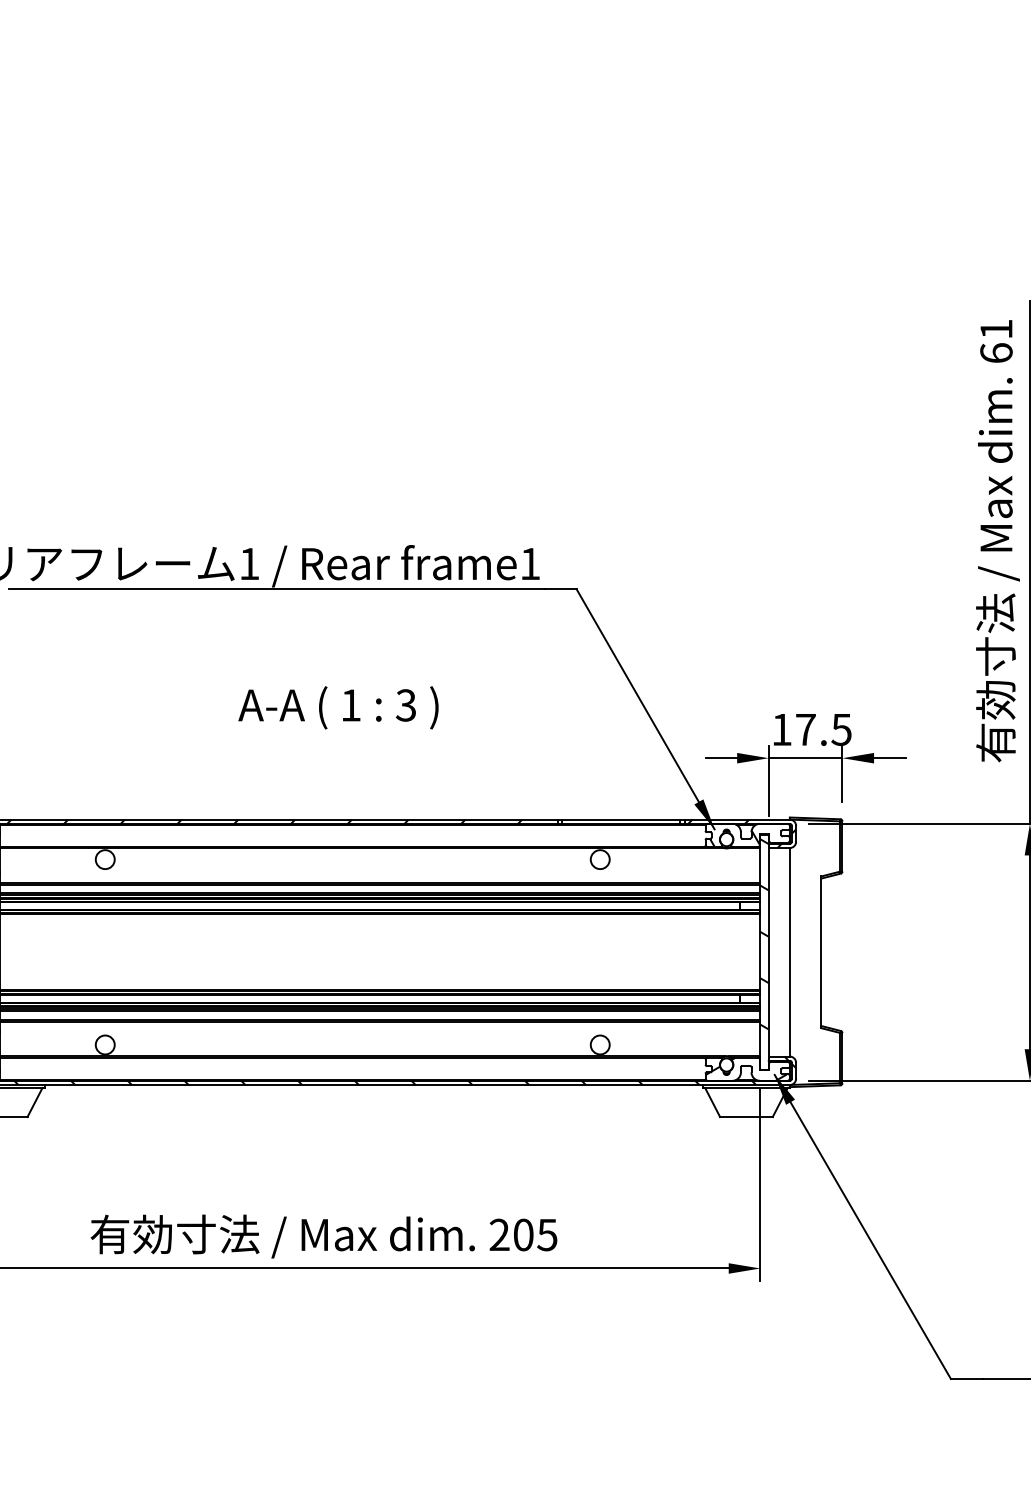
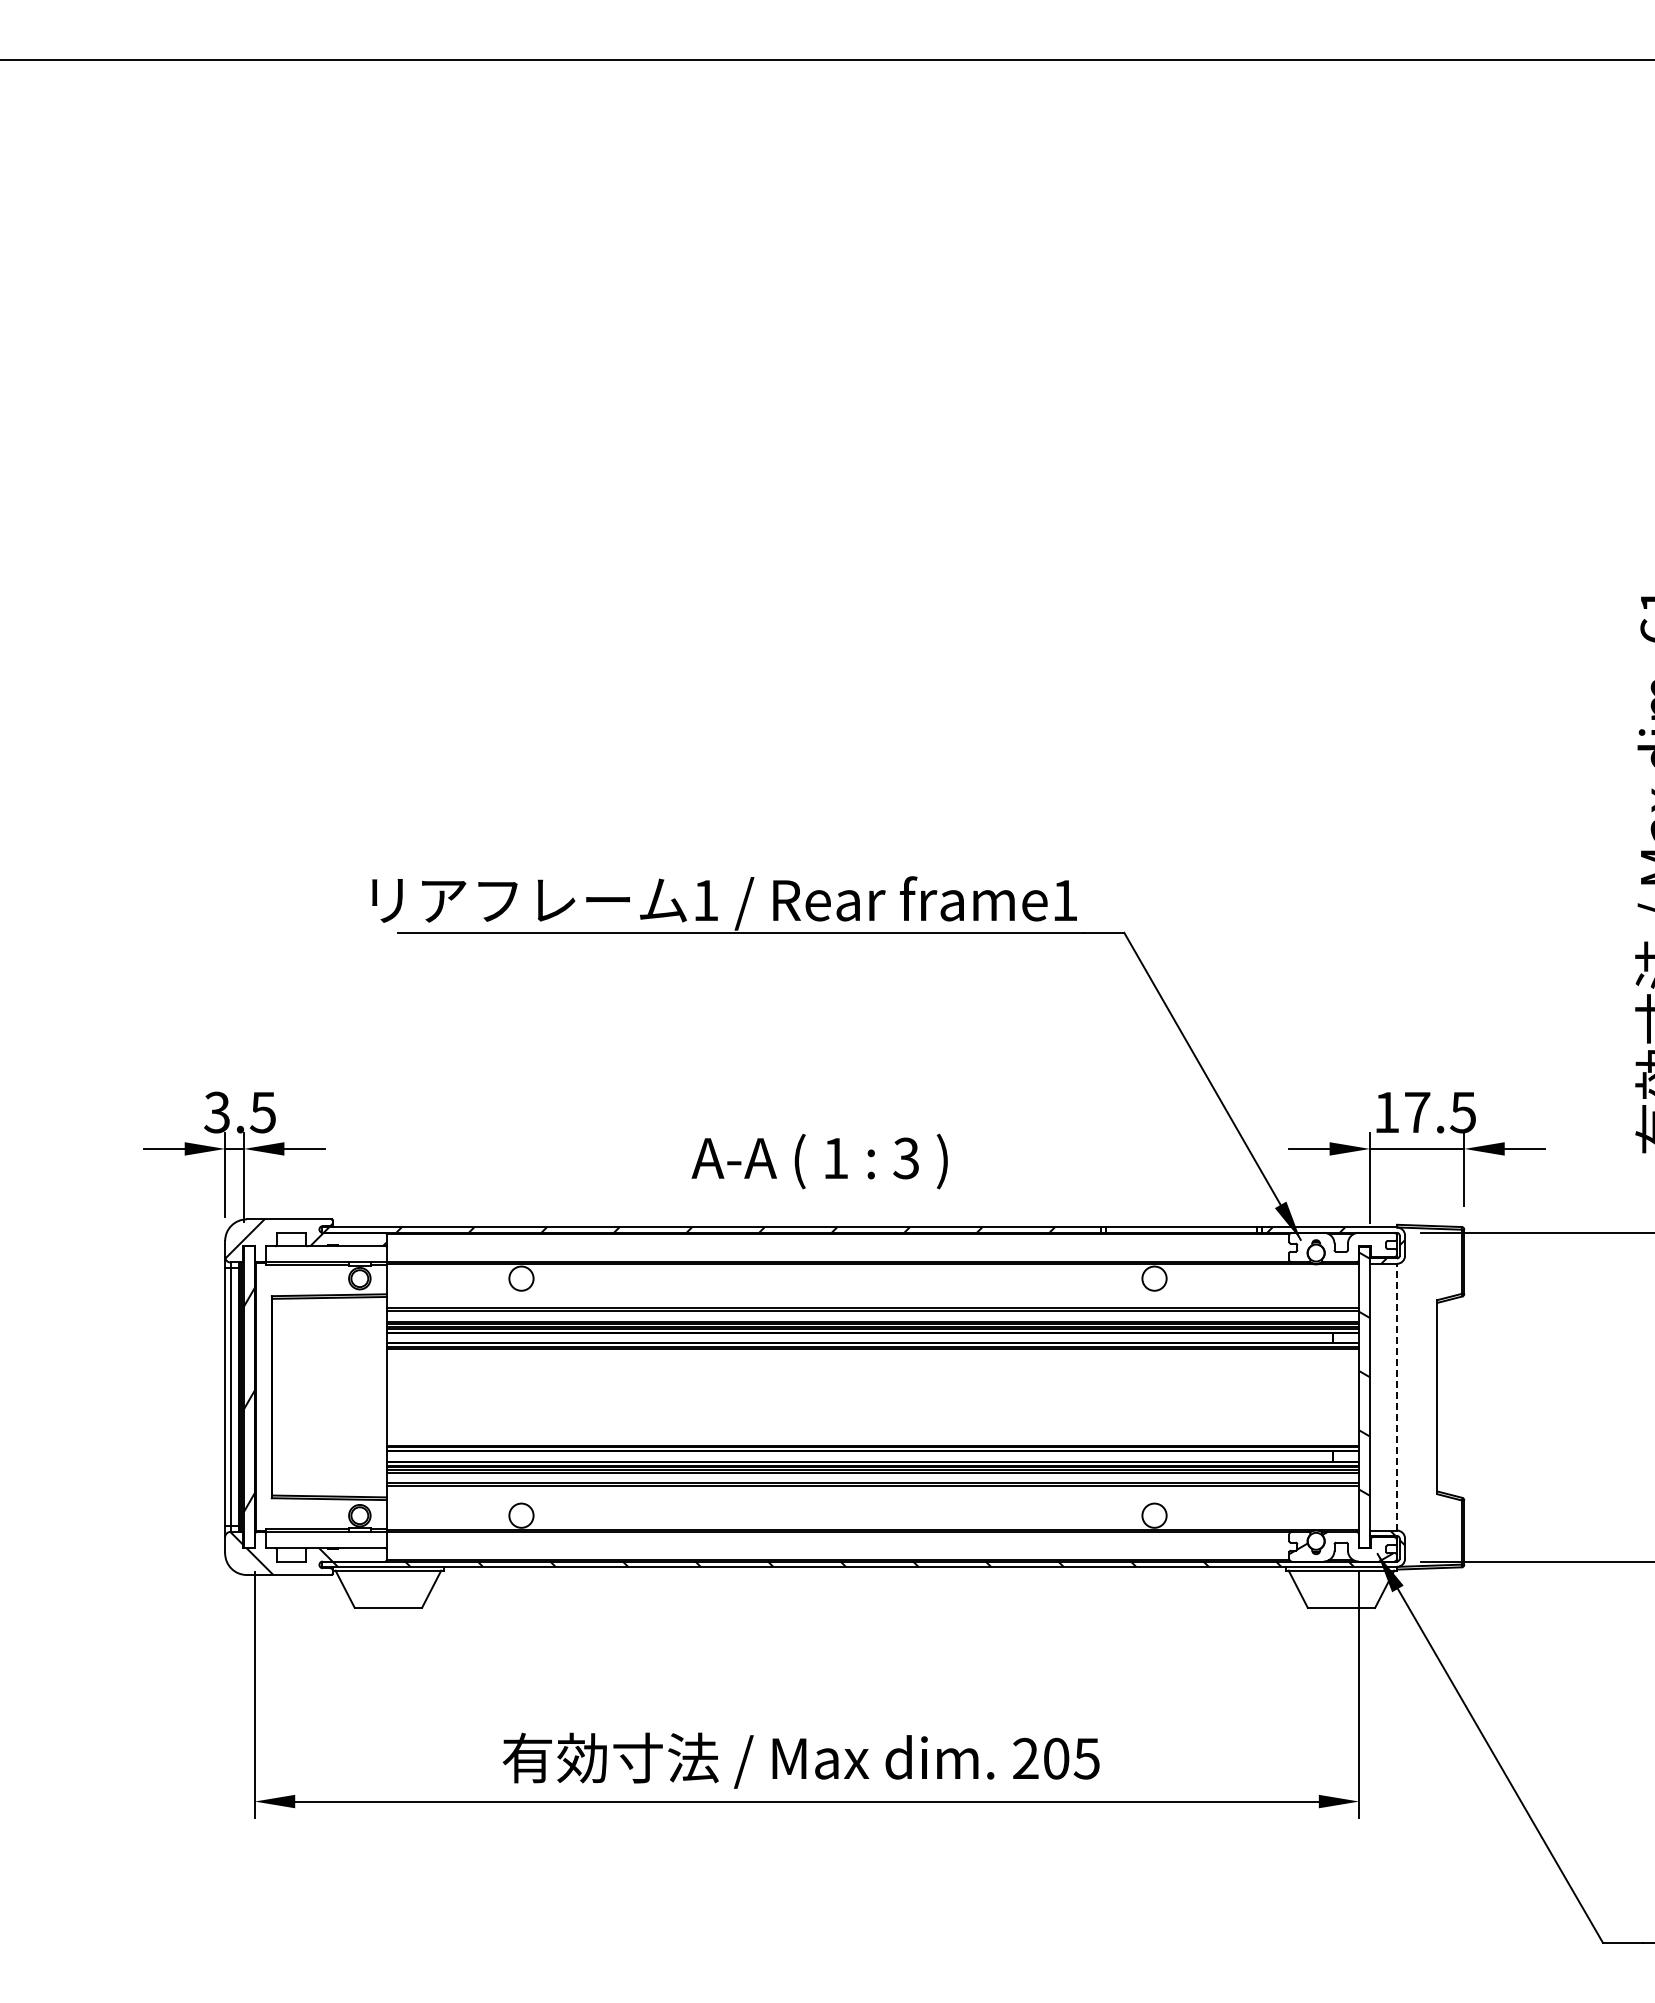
text: (338, 707) -> (819, 1161), moved
hatch: (732, 838) -> (1323, 1251), removed
line: (789, 951) -> (1396, 1396), solid -> dashed

